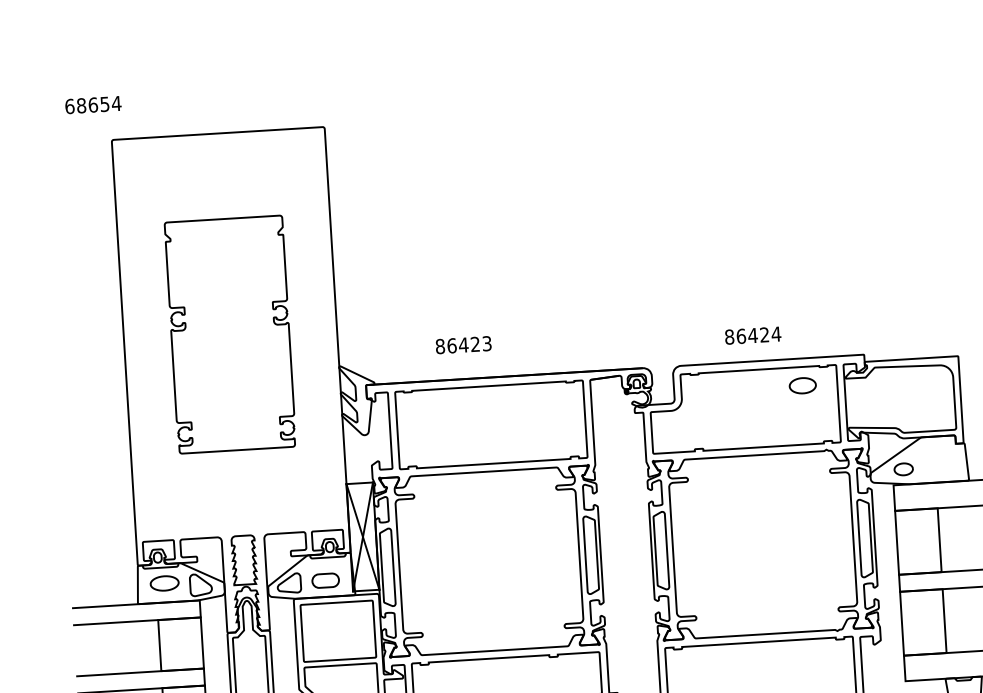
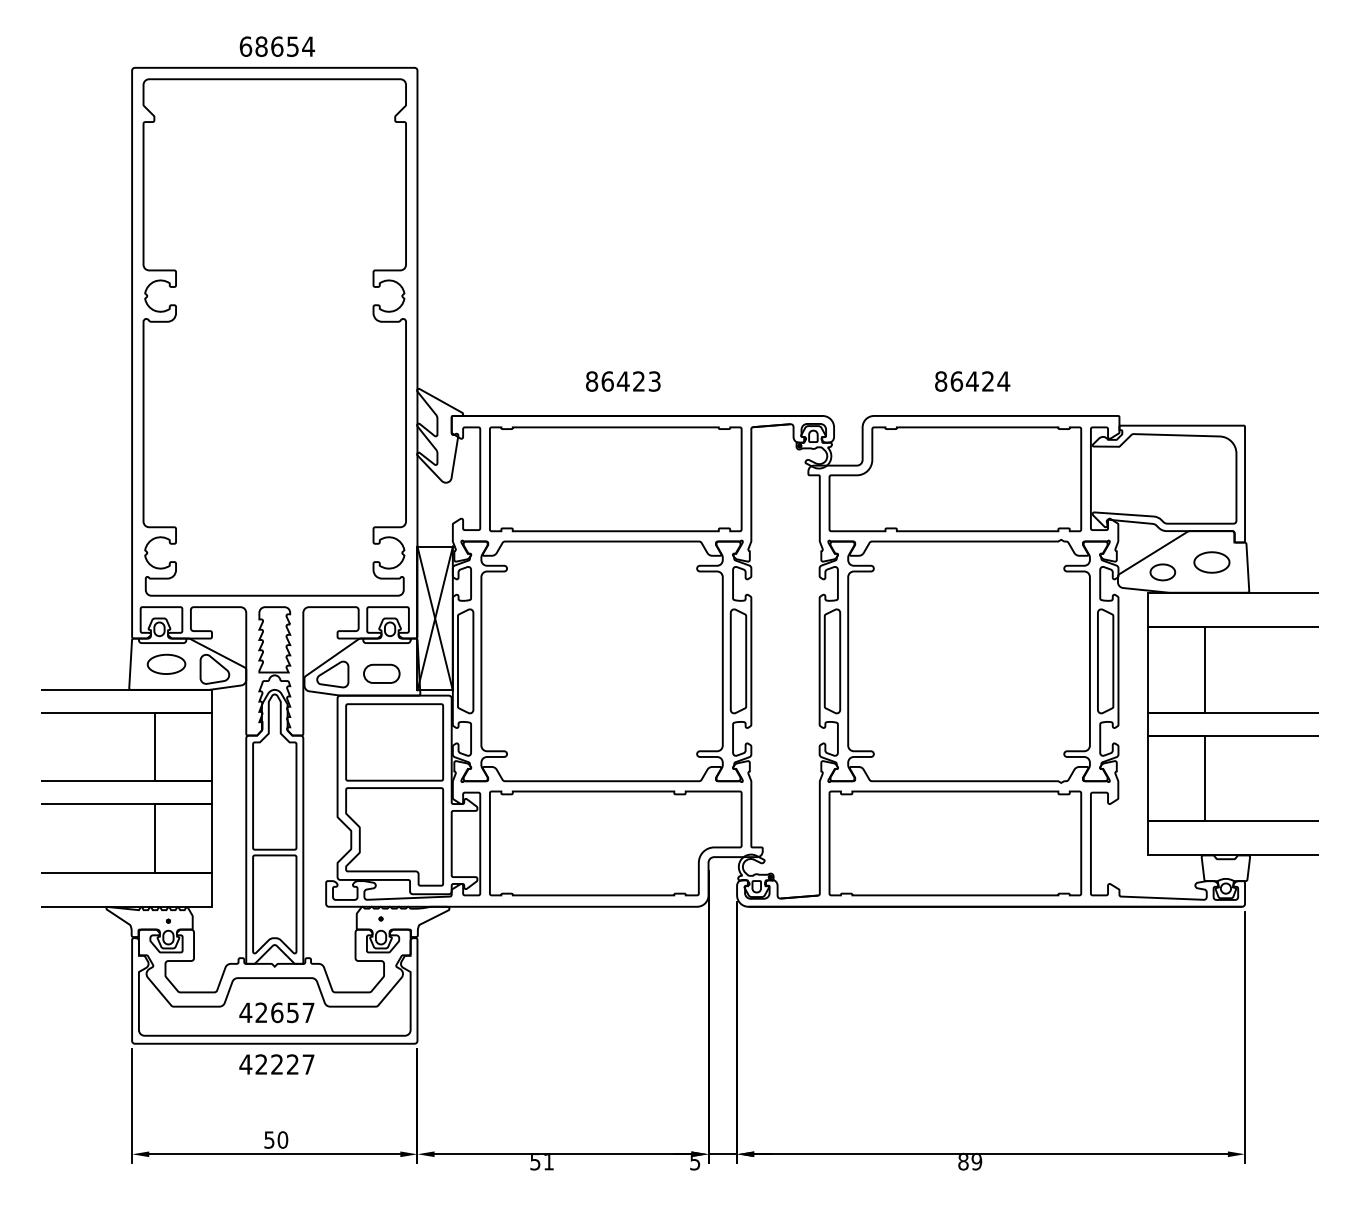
text: (93, 104) -> (277, 46), moved
part: (230, 334) -> (274, 337), size x1.67
text: (463, 345) -> (623, 381), moved
part: (802, 385) -> (1211, 562), moved

